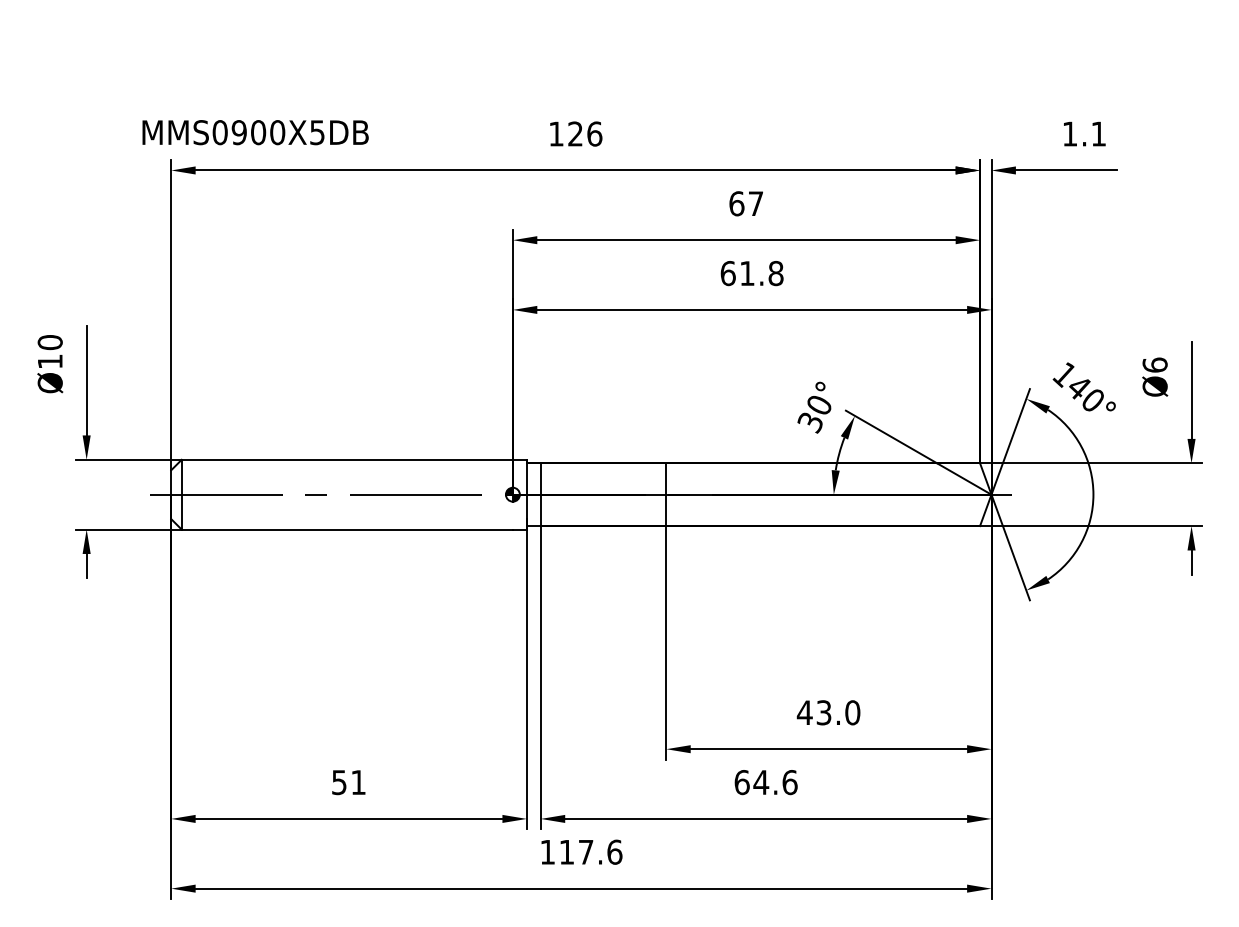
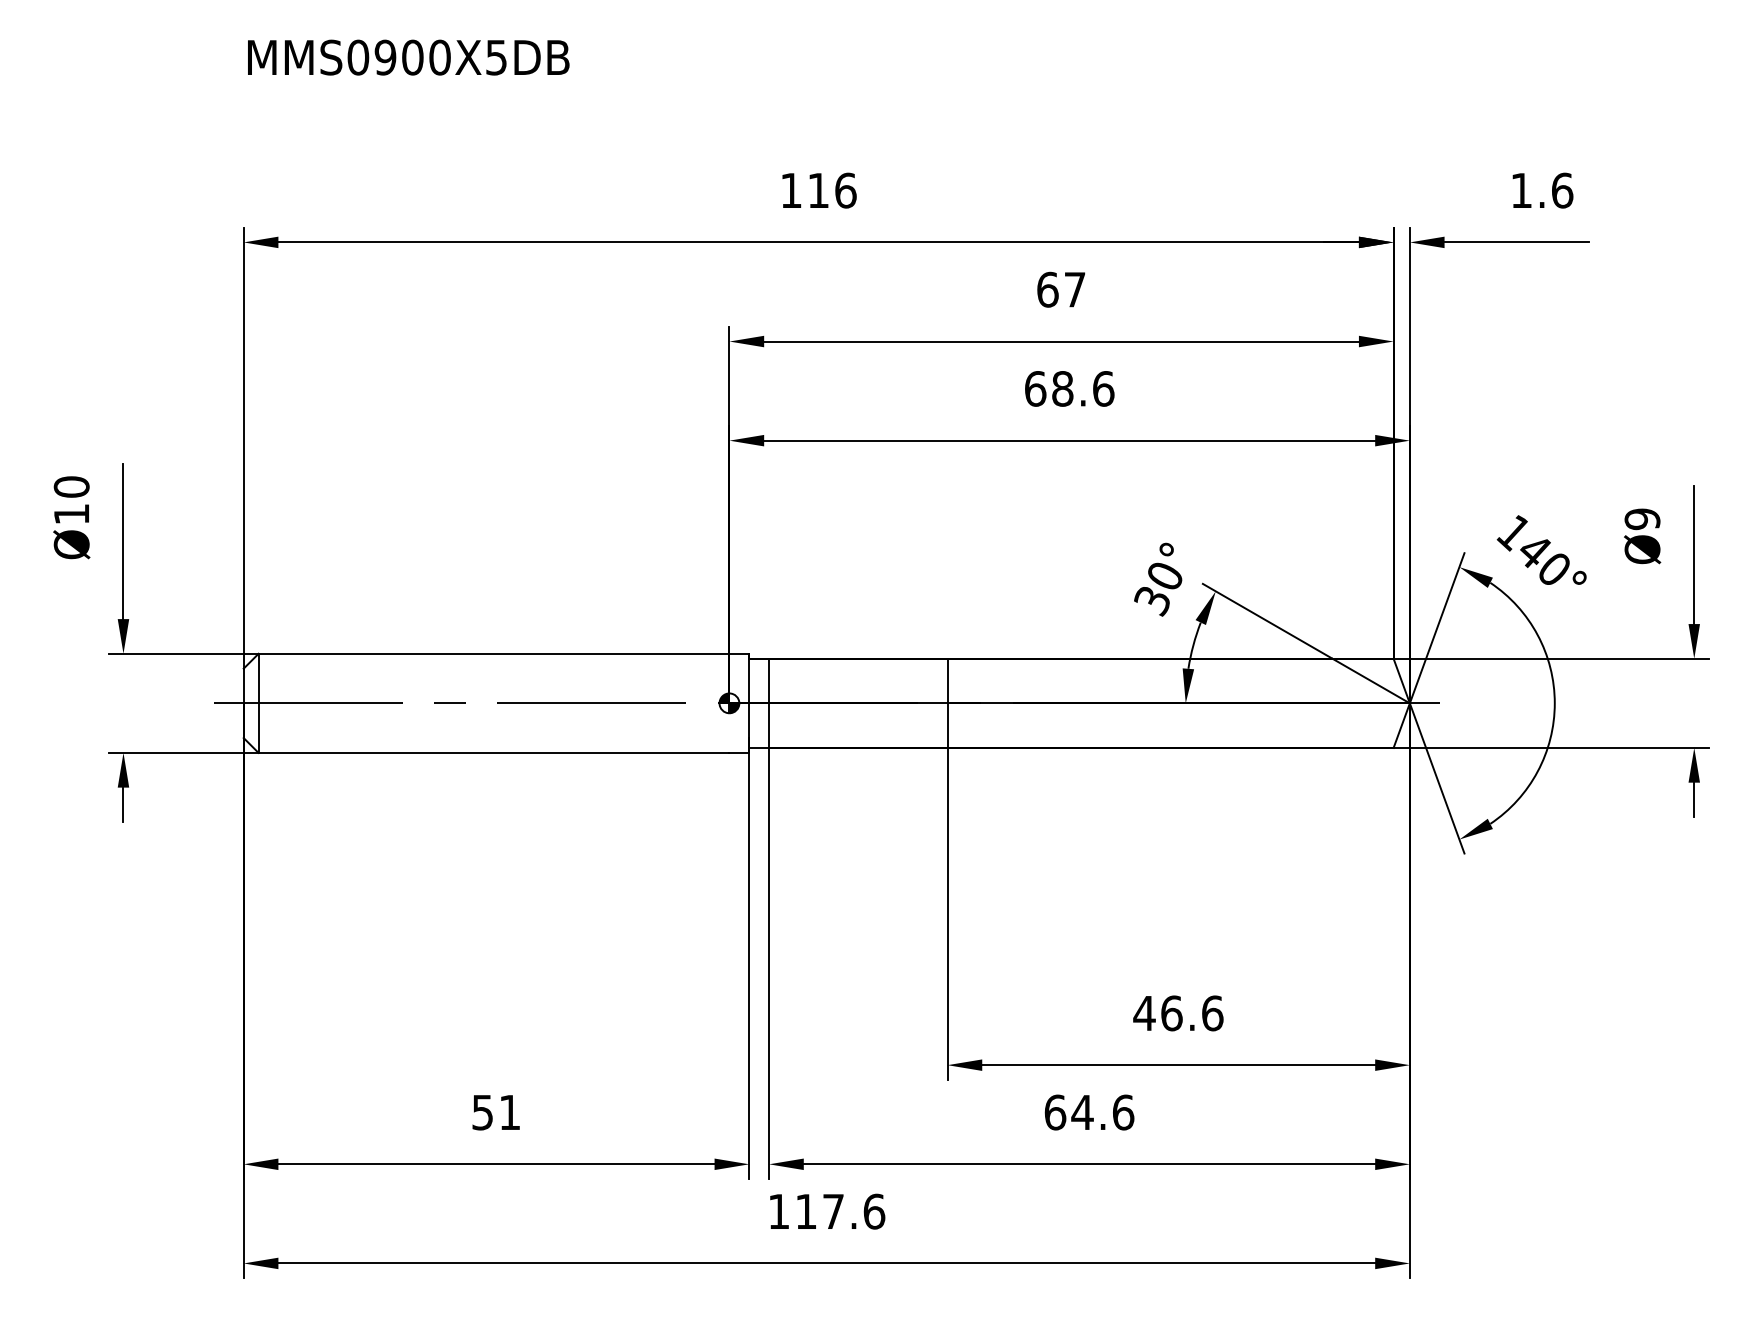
text: (255, 132) -> (408, 57), moved
text: (575, 133) -> (818, 189), 126 -> 116
text: (1098, 133) -> (1562, 190), 1.1 -> 1.6
text: (761, 273) -> (1083, 388), 61.8 -> 68.6
text: (1155, 365) -> (1642, 519), Ø6 -> Ø9
text: (838, 712) -> (1192, 1013), 43.0 -> 46.6

